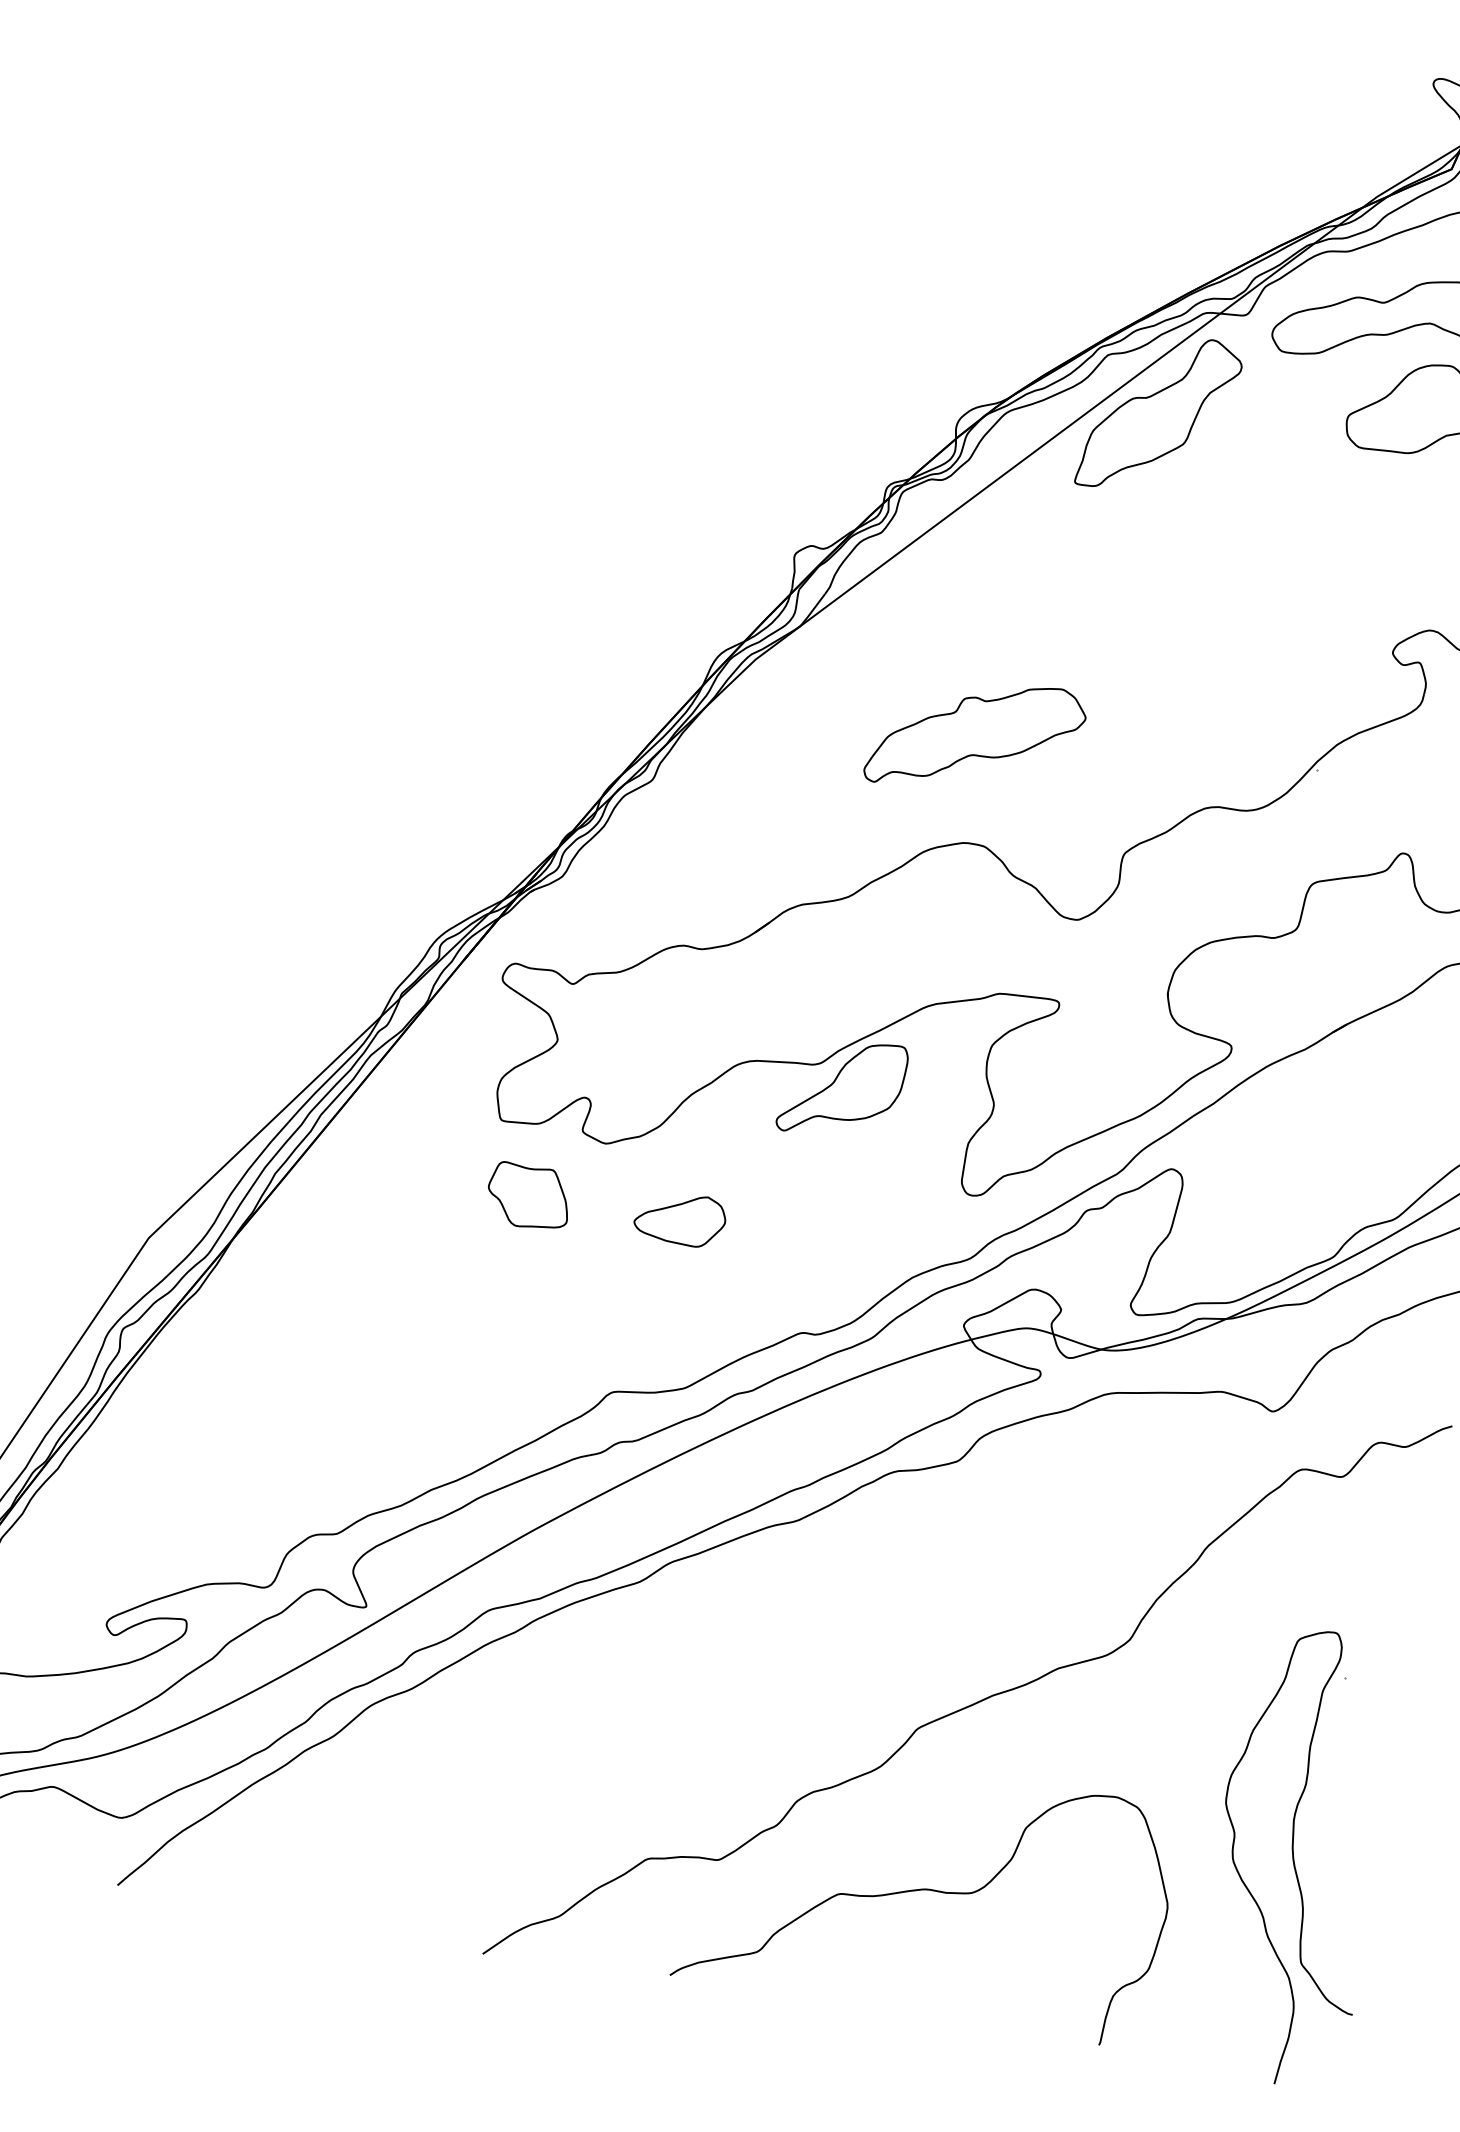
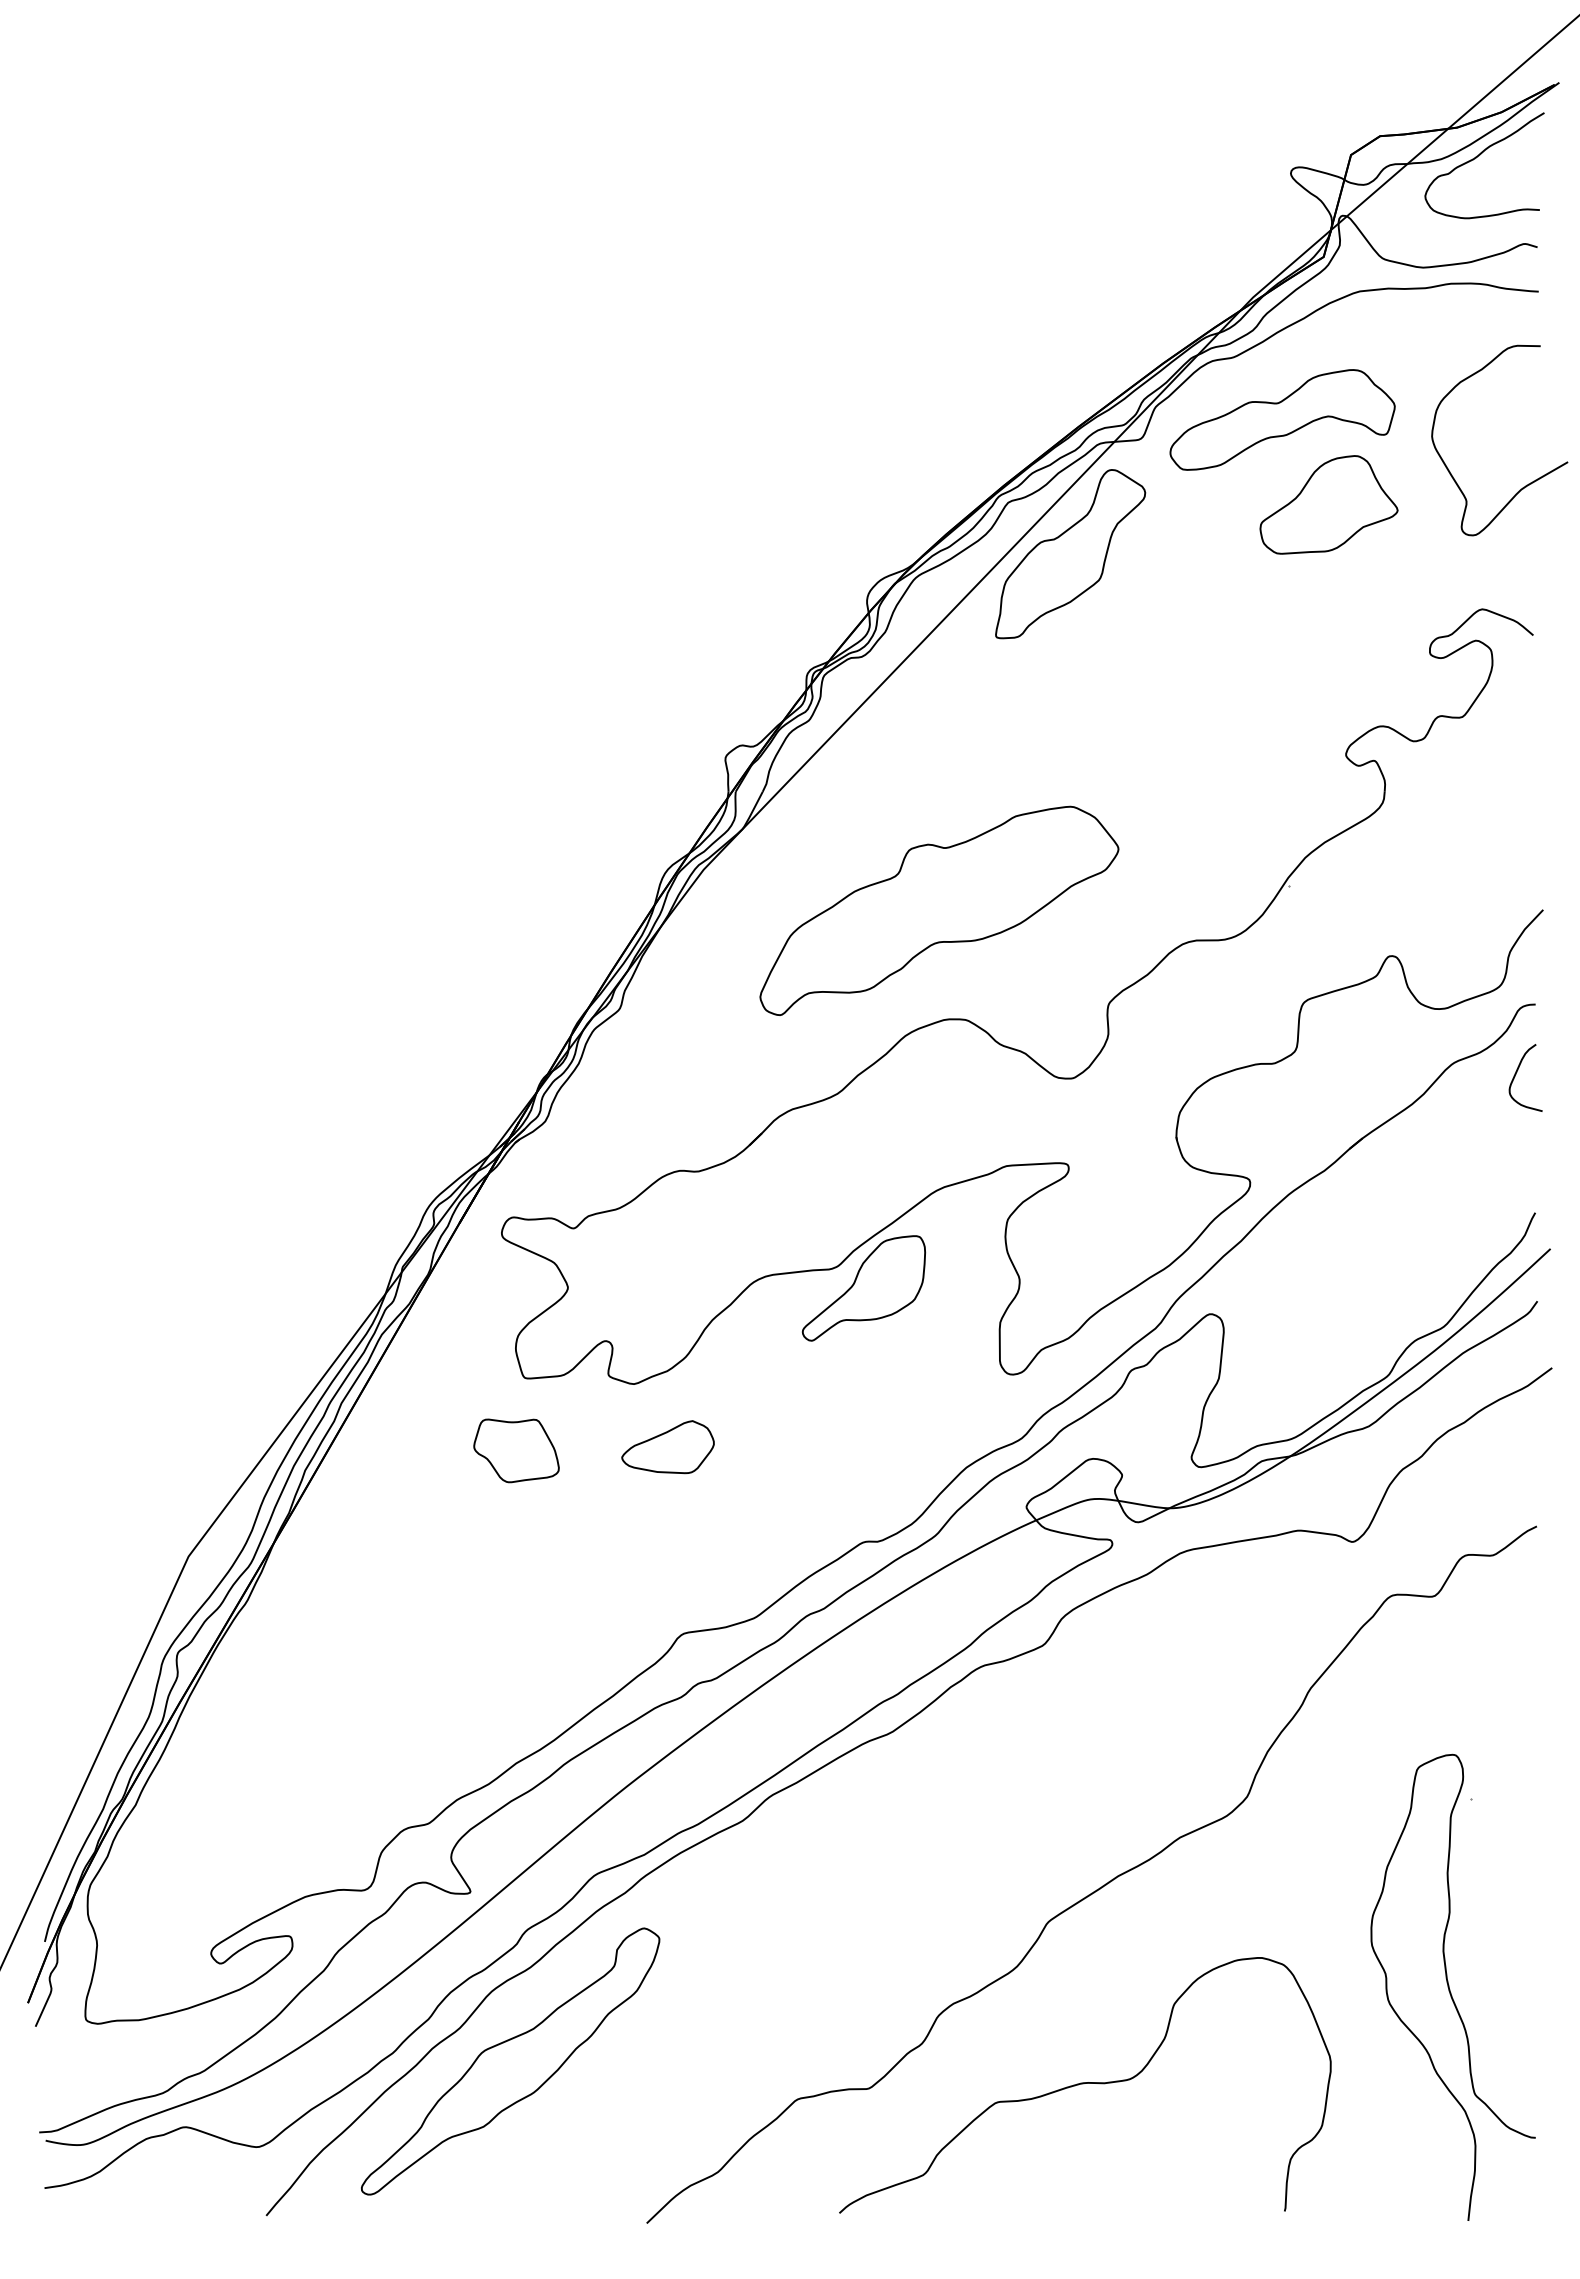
part: (976, 736) -> (939, 910), size x1.67
part: (529, 1196) -> (516, 1450), moved
part: (679, 1218) -> (667, 1447), moved
part: (377, 1776) -> (510, 2061), added

